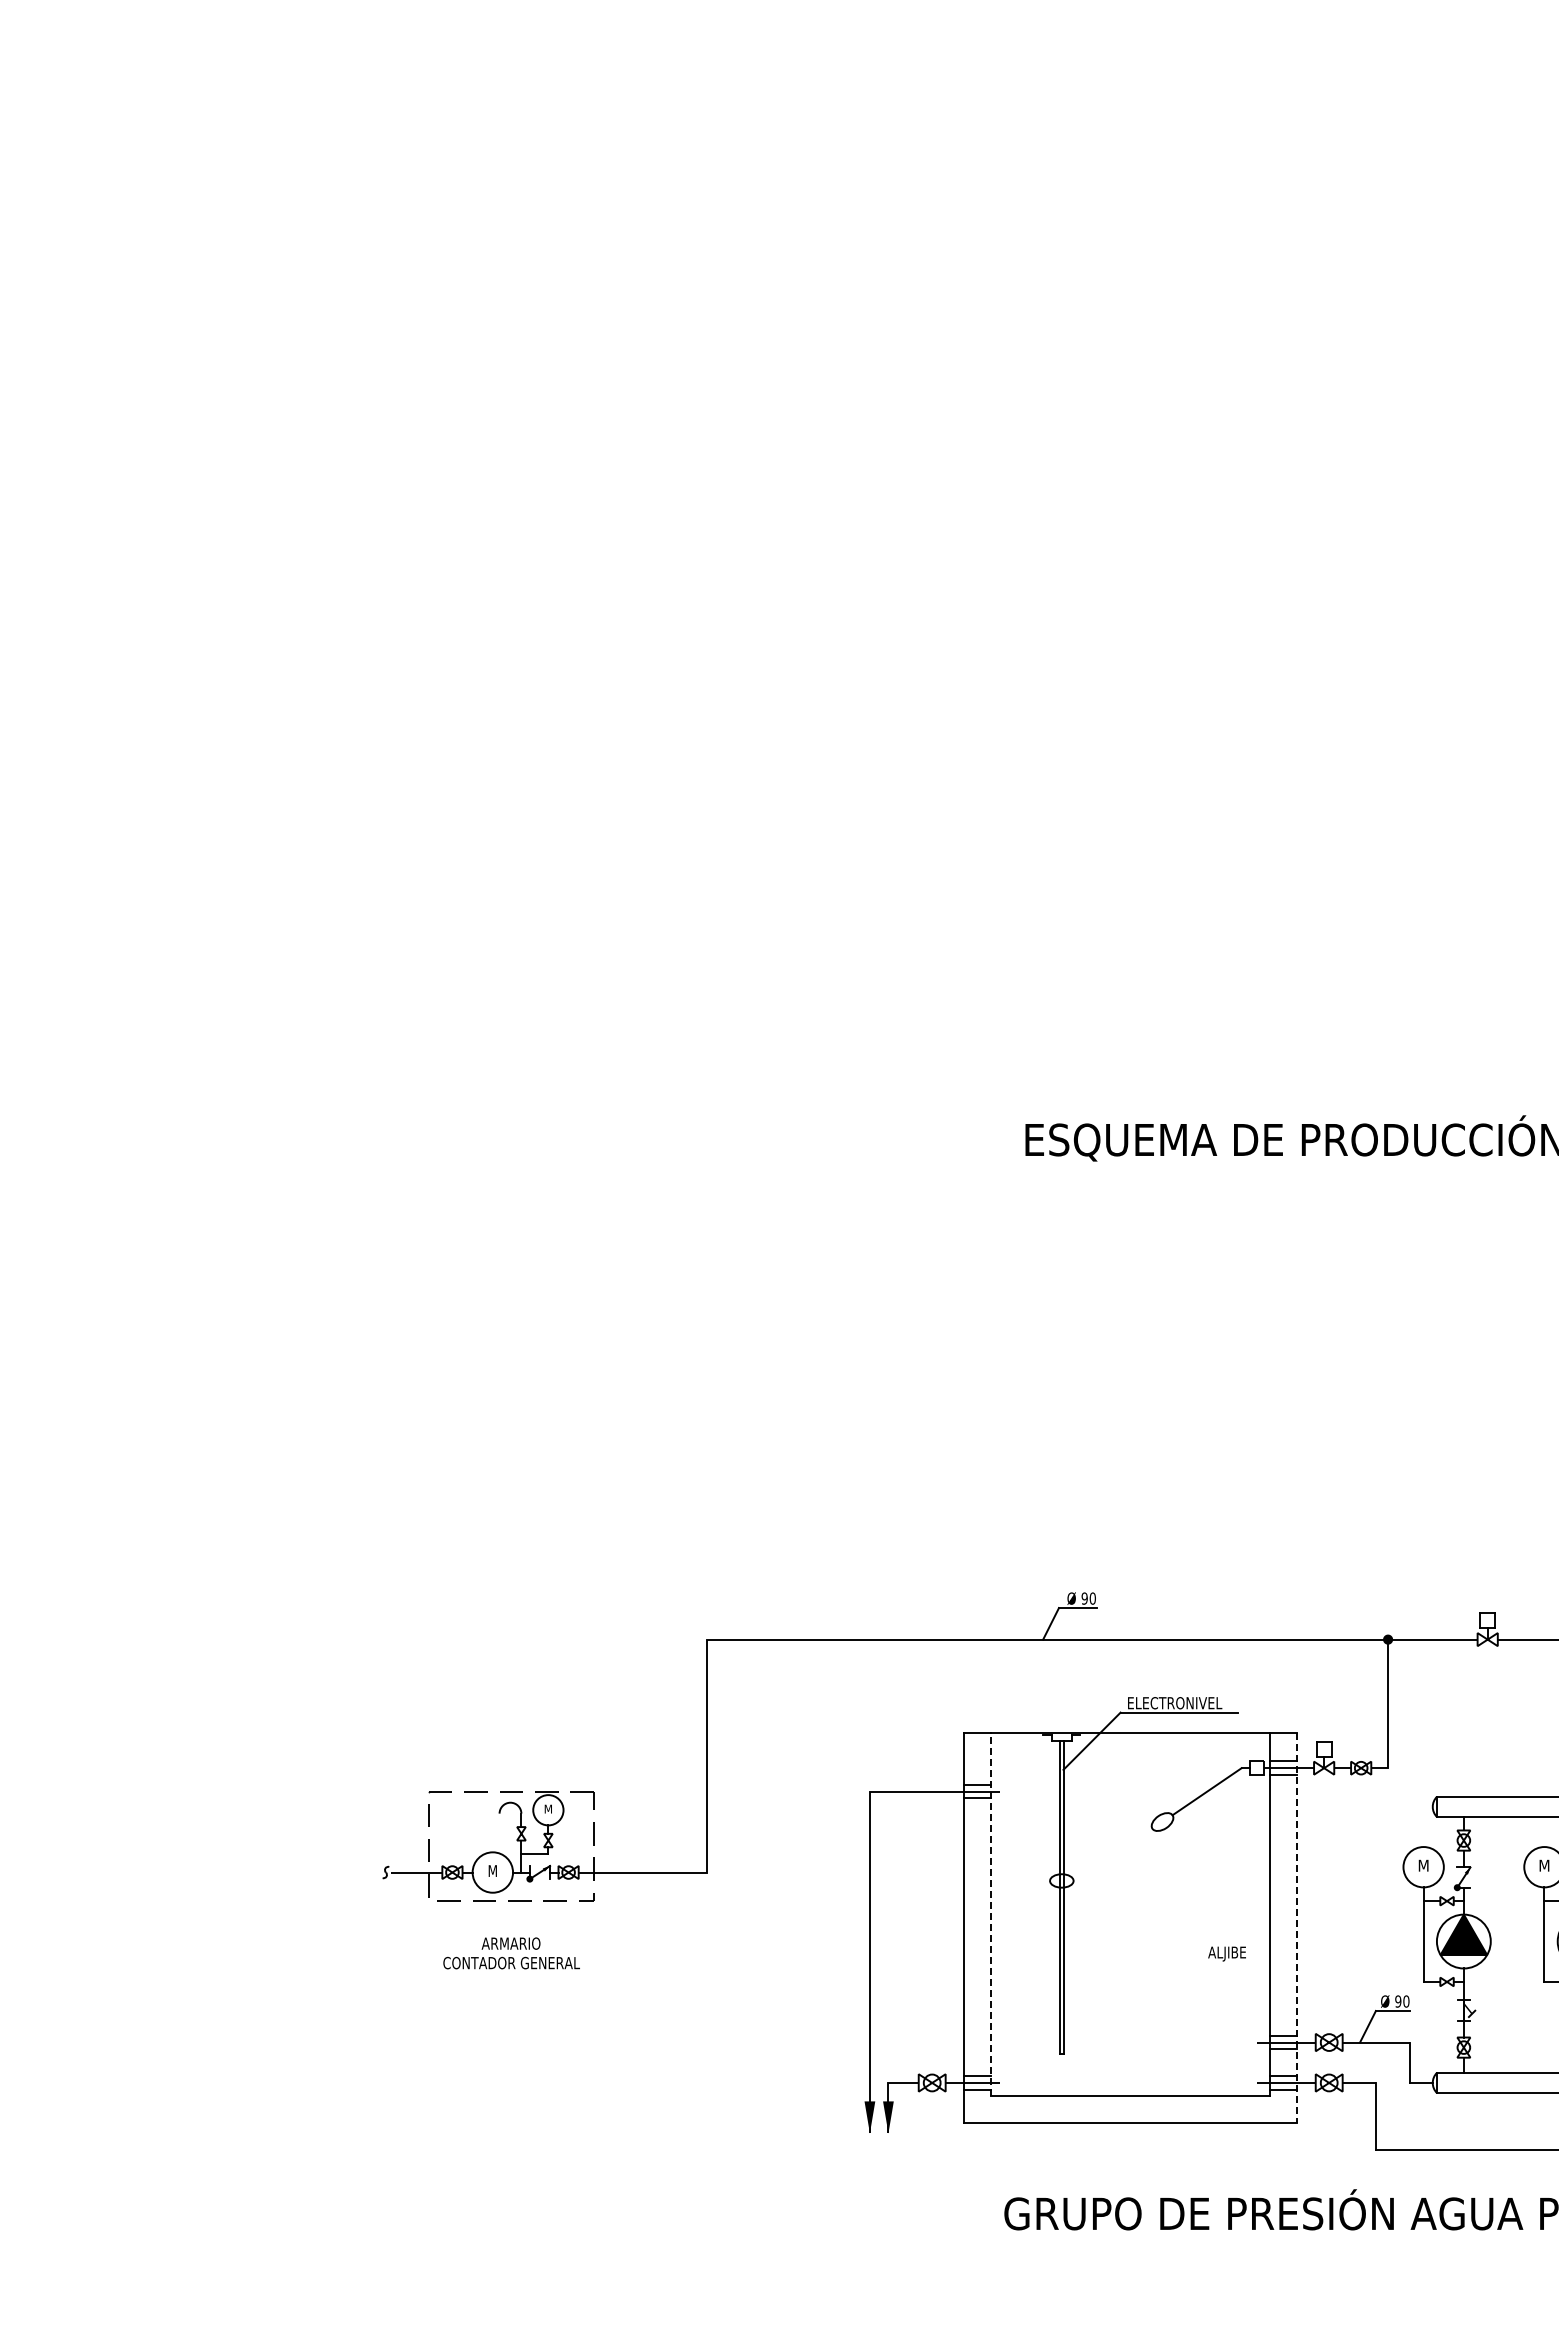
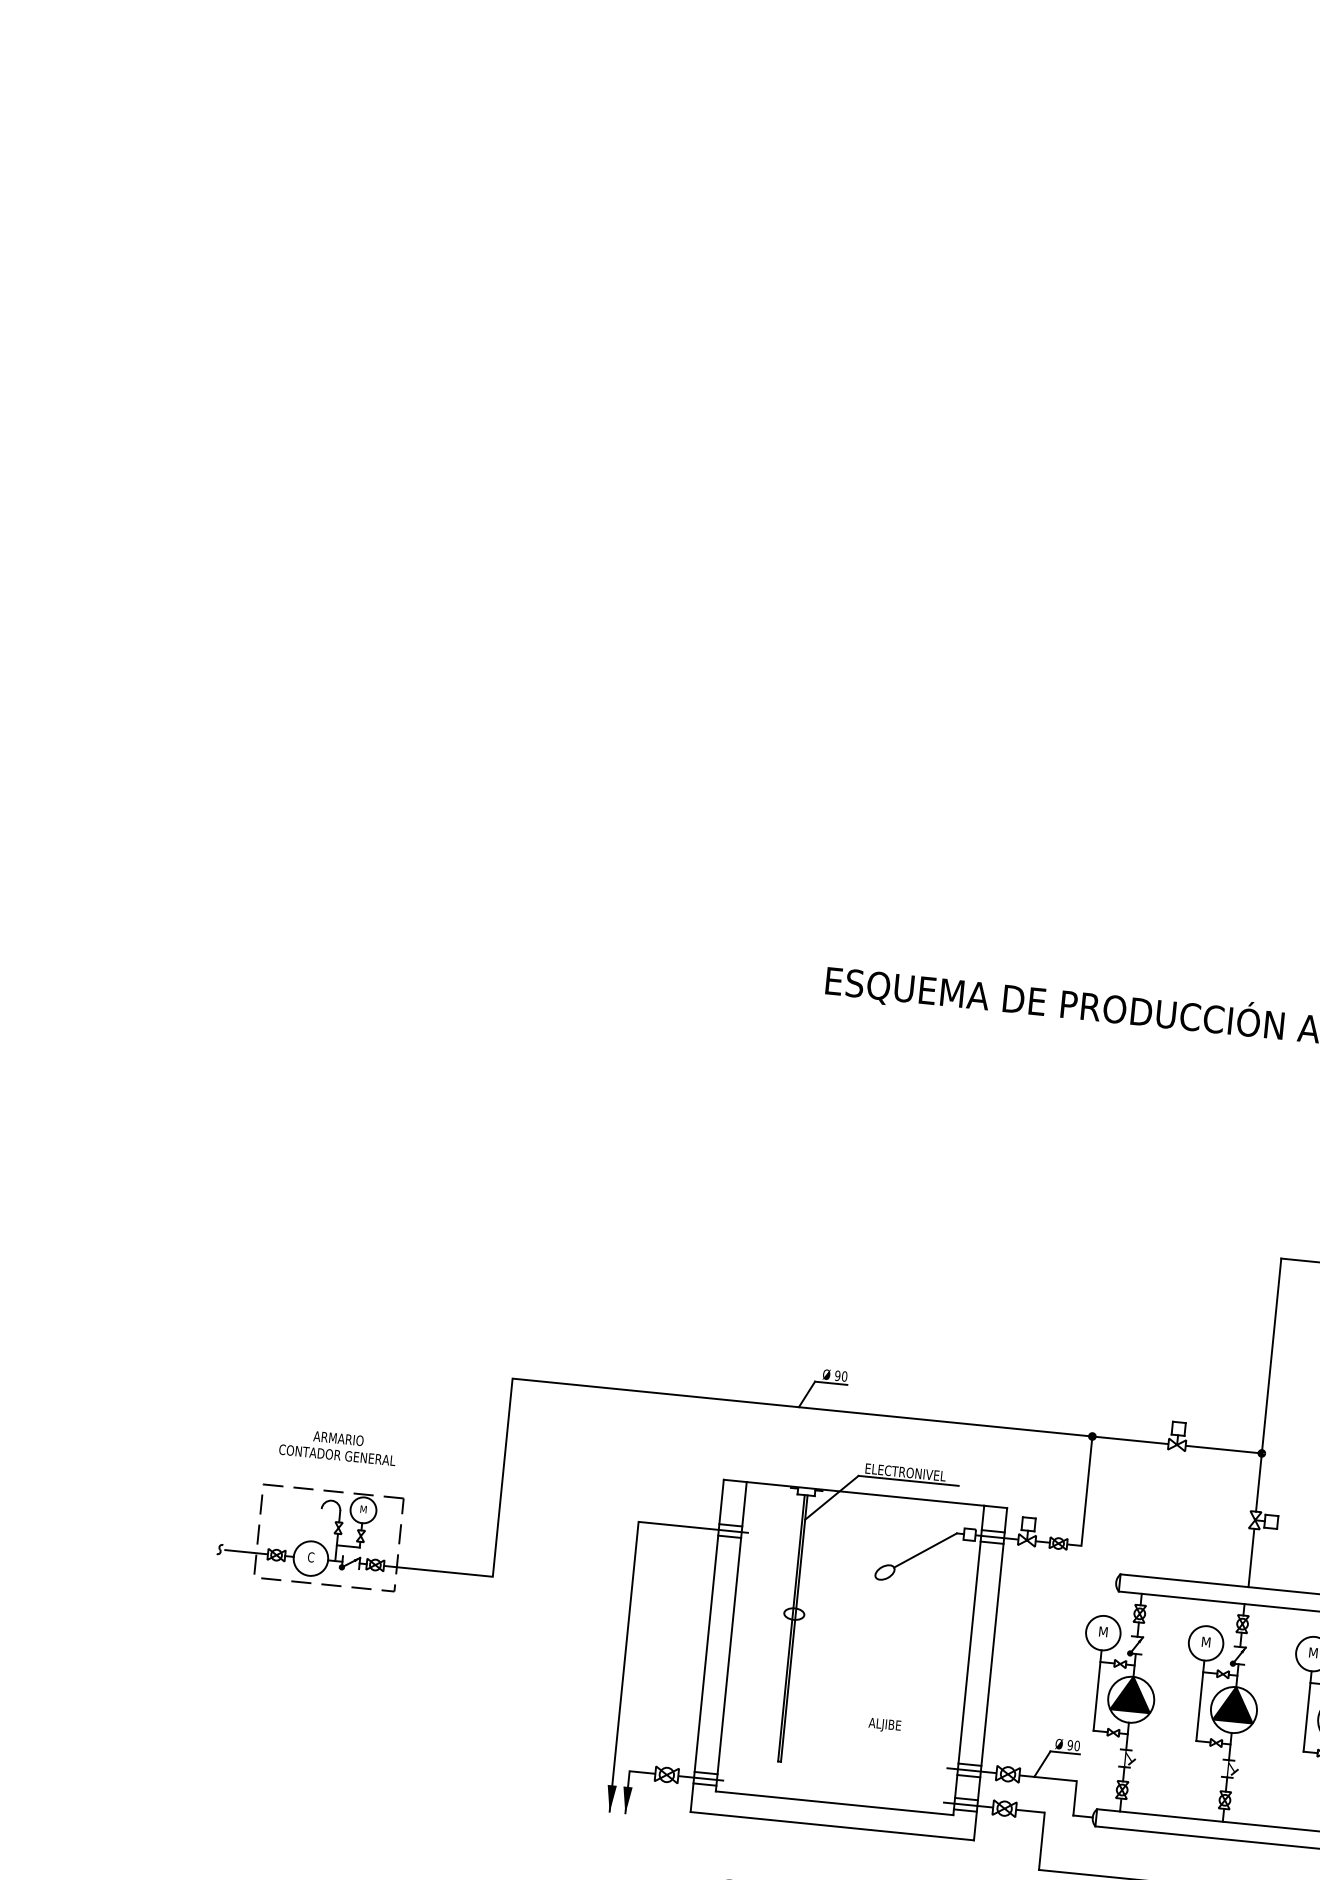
text: (492, 1871) -> (310, 1557), M -> C
line: (991, 1914) -> (731, 1636), dashed -> solid
line: (1297, 1928) -> (990, 1674), dashed -> solid
text: (511, 1953) -> (338, 1447), moved
text: (1226, 1953) -> (884, 1724), moved

